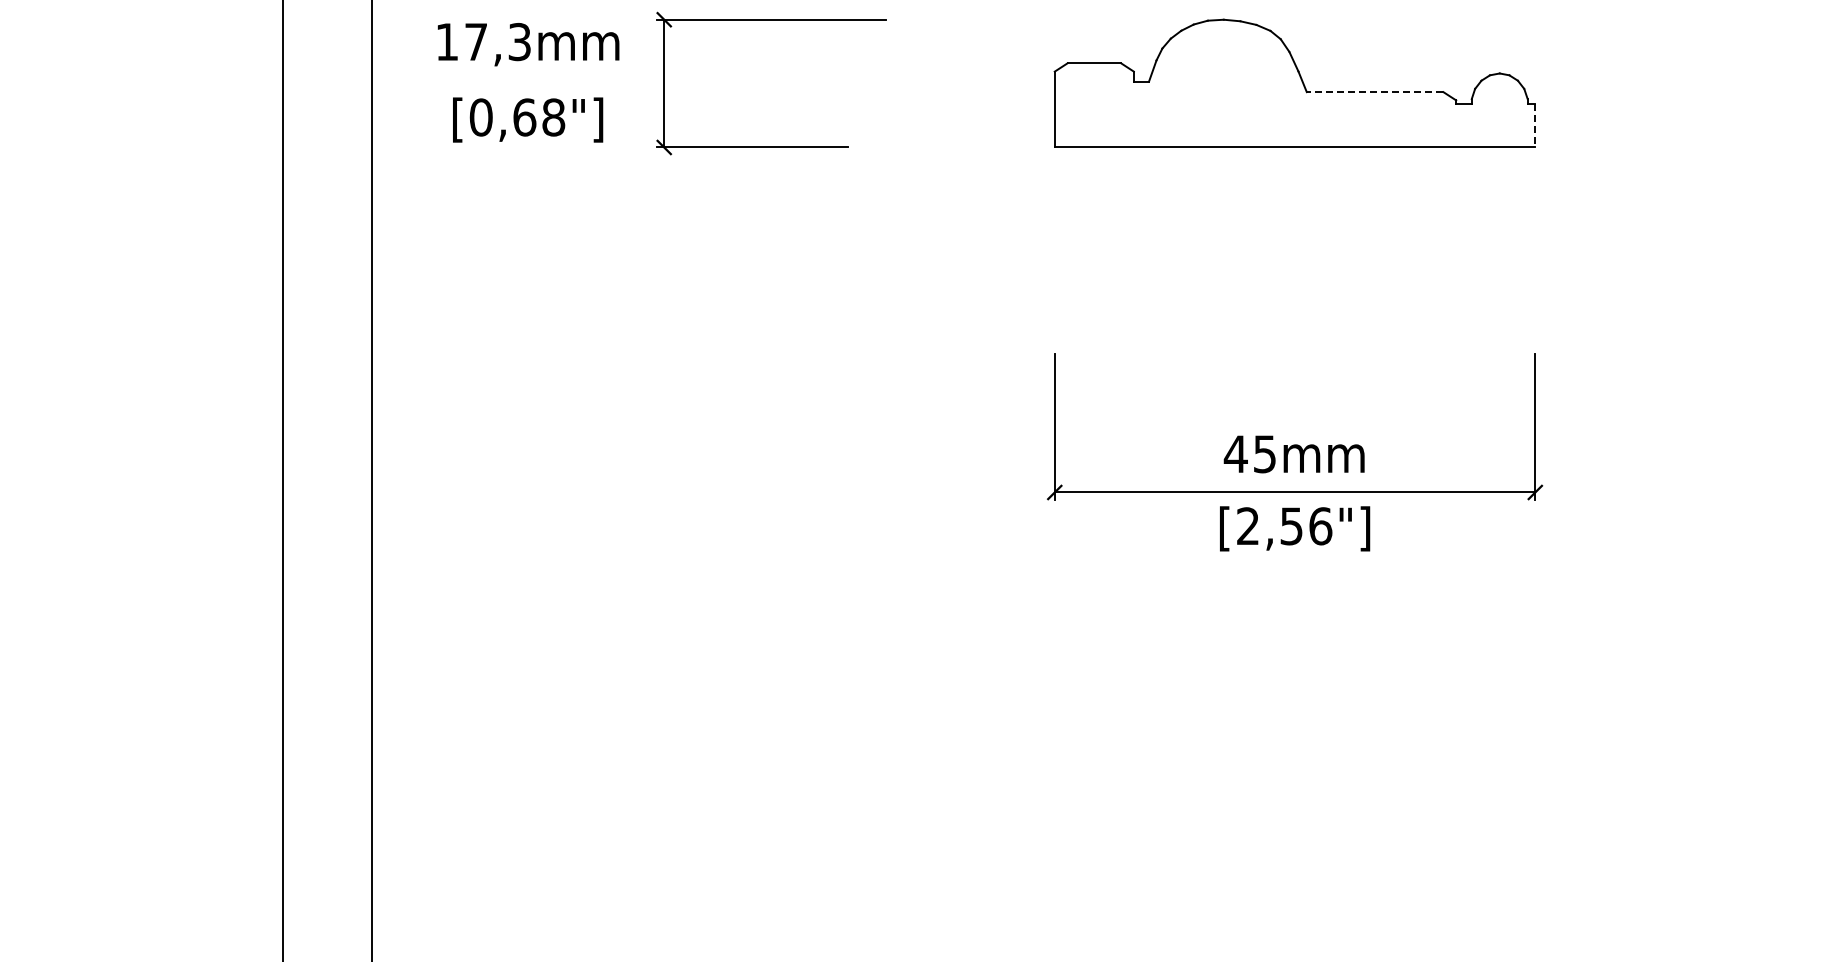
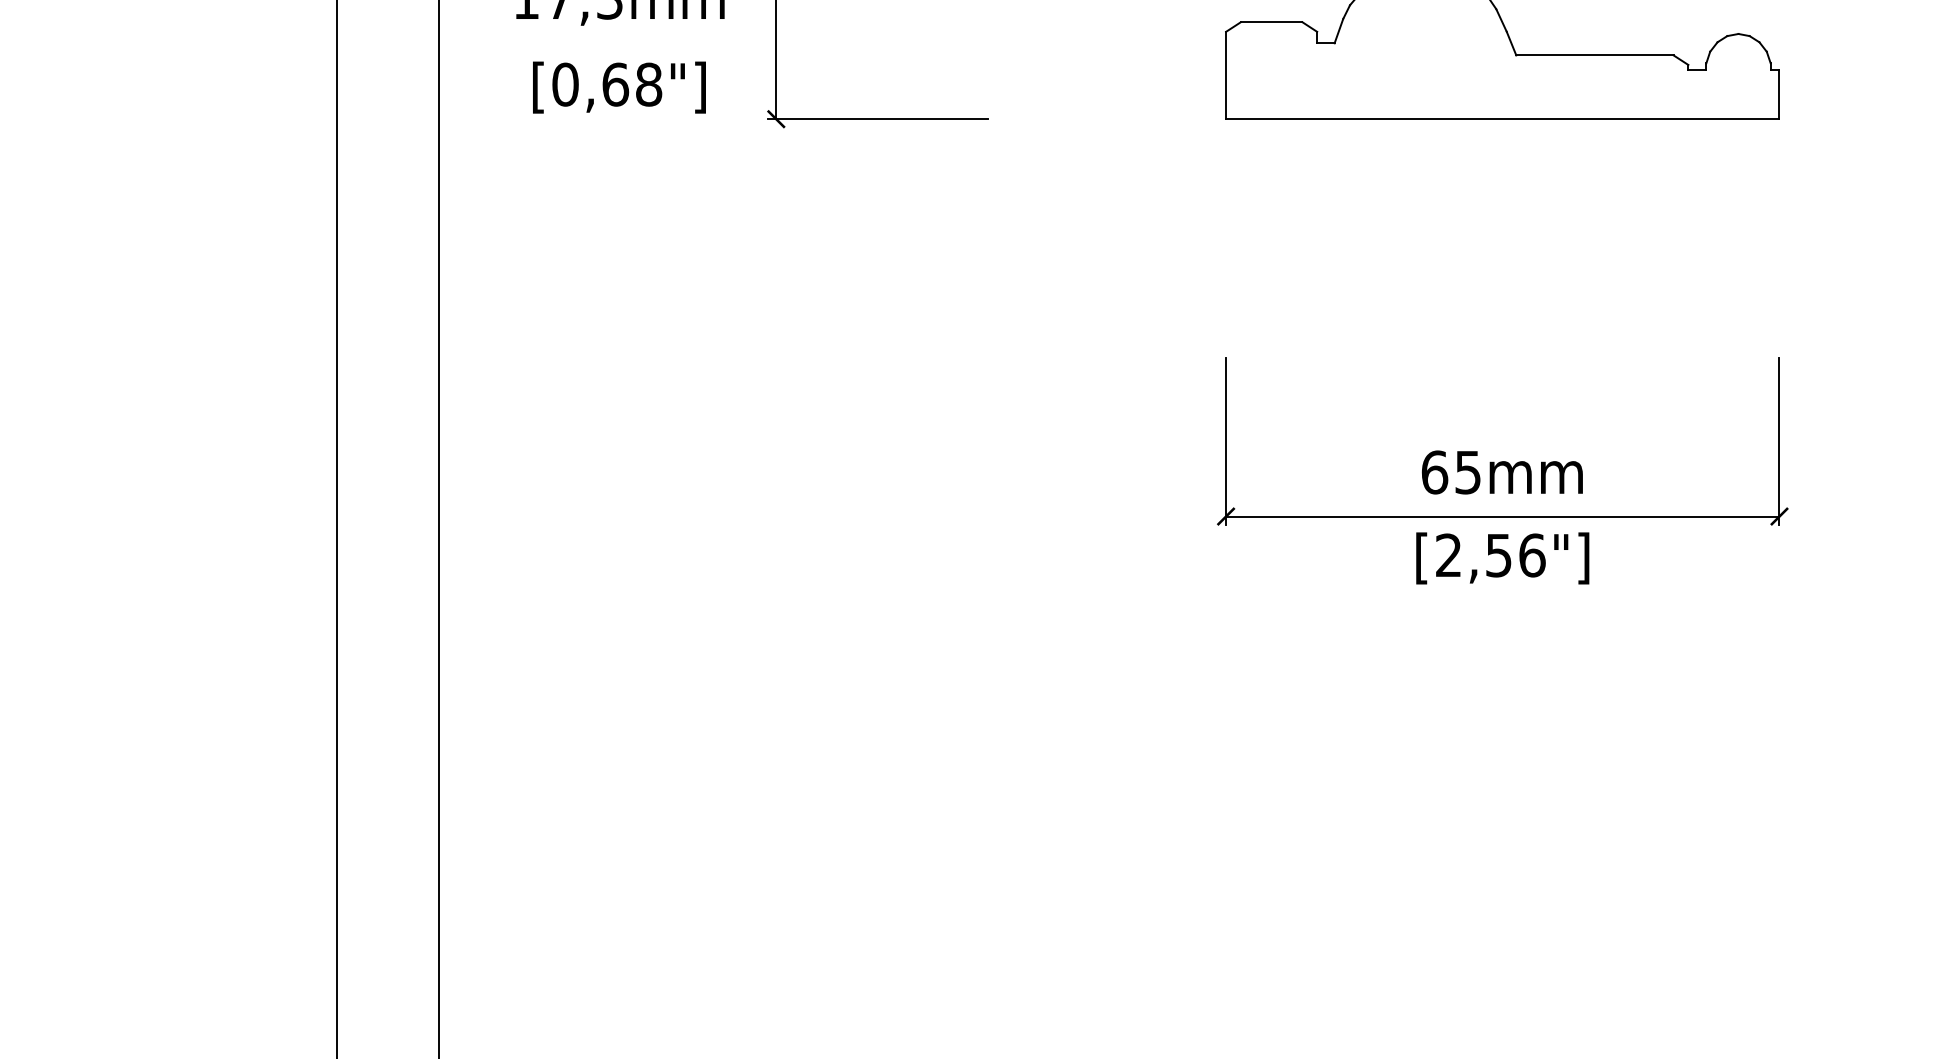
line: (1374, 92) -> (1594, 55), dashed -> solid
line: (1535, 125) -> (1779, 93), dashed -> solid
text: (1235, 454) -> (1434, 472), 45mm -> 65mm

